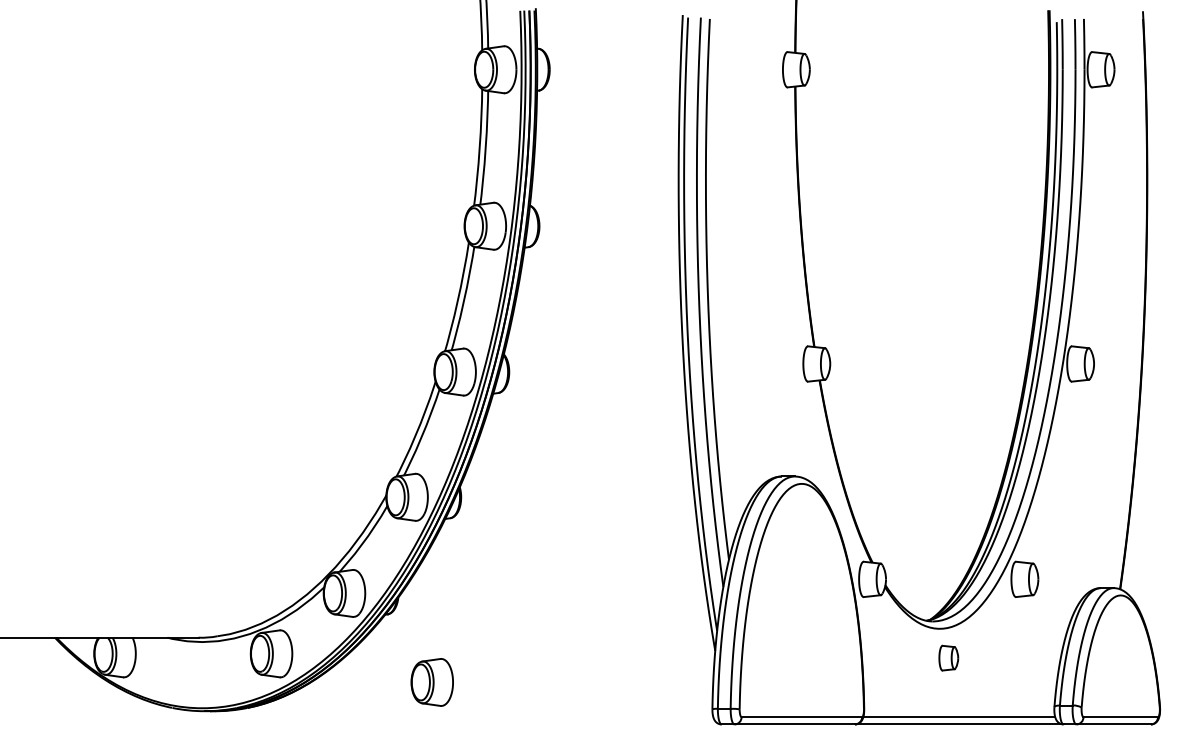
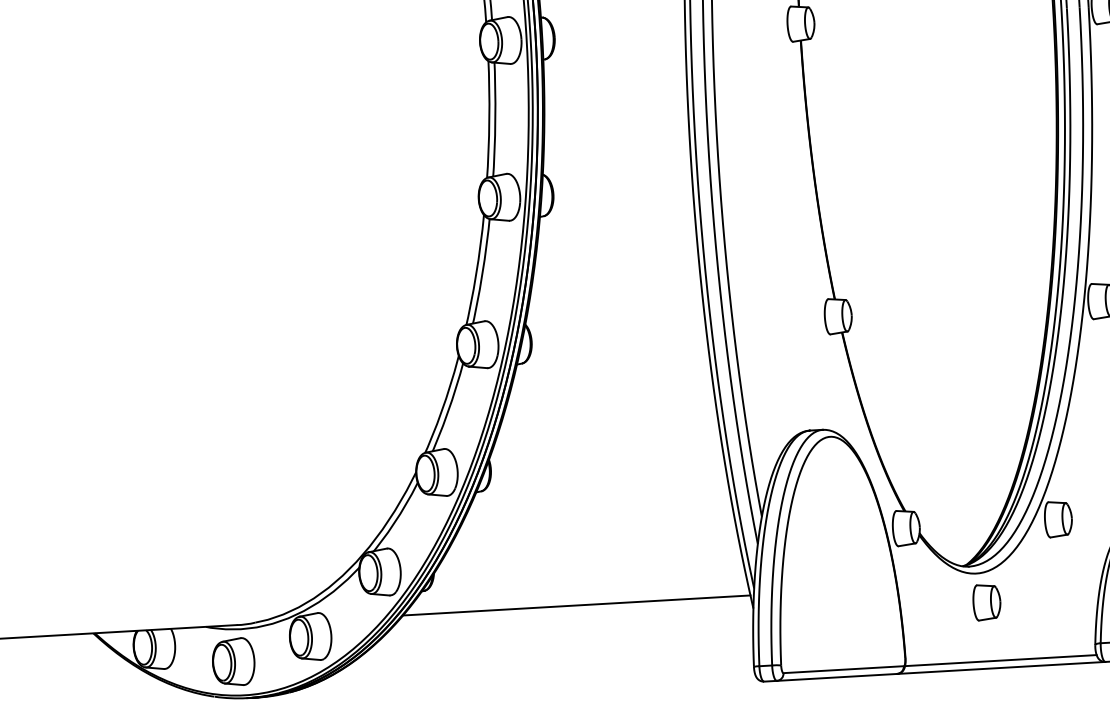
line: (539, 637) -> (577, 605), added
part: (948, 657) -> (986, 601), size x1.43
part: (431, 682) -> (232, 662), moved

